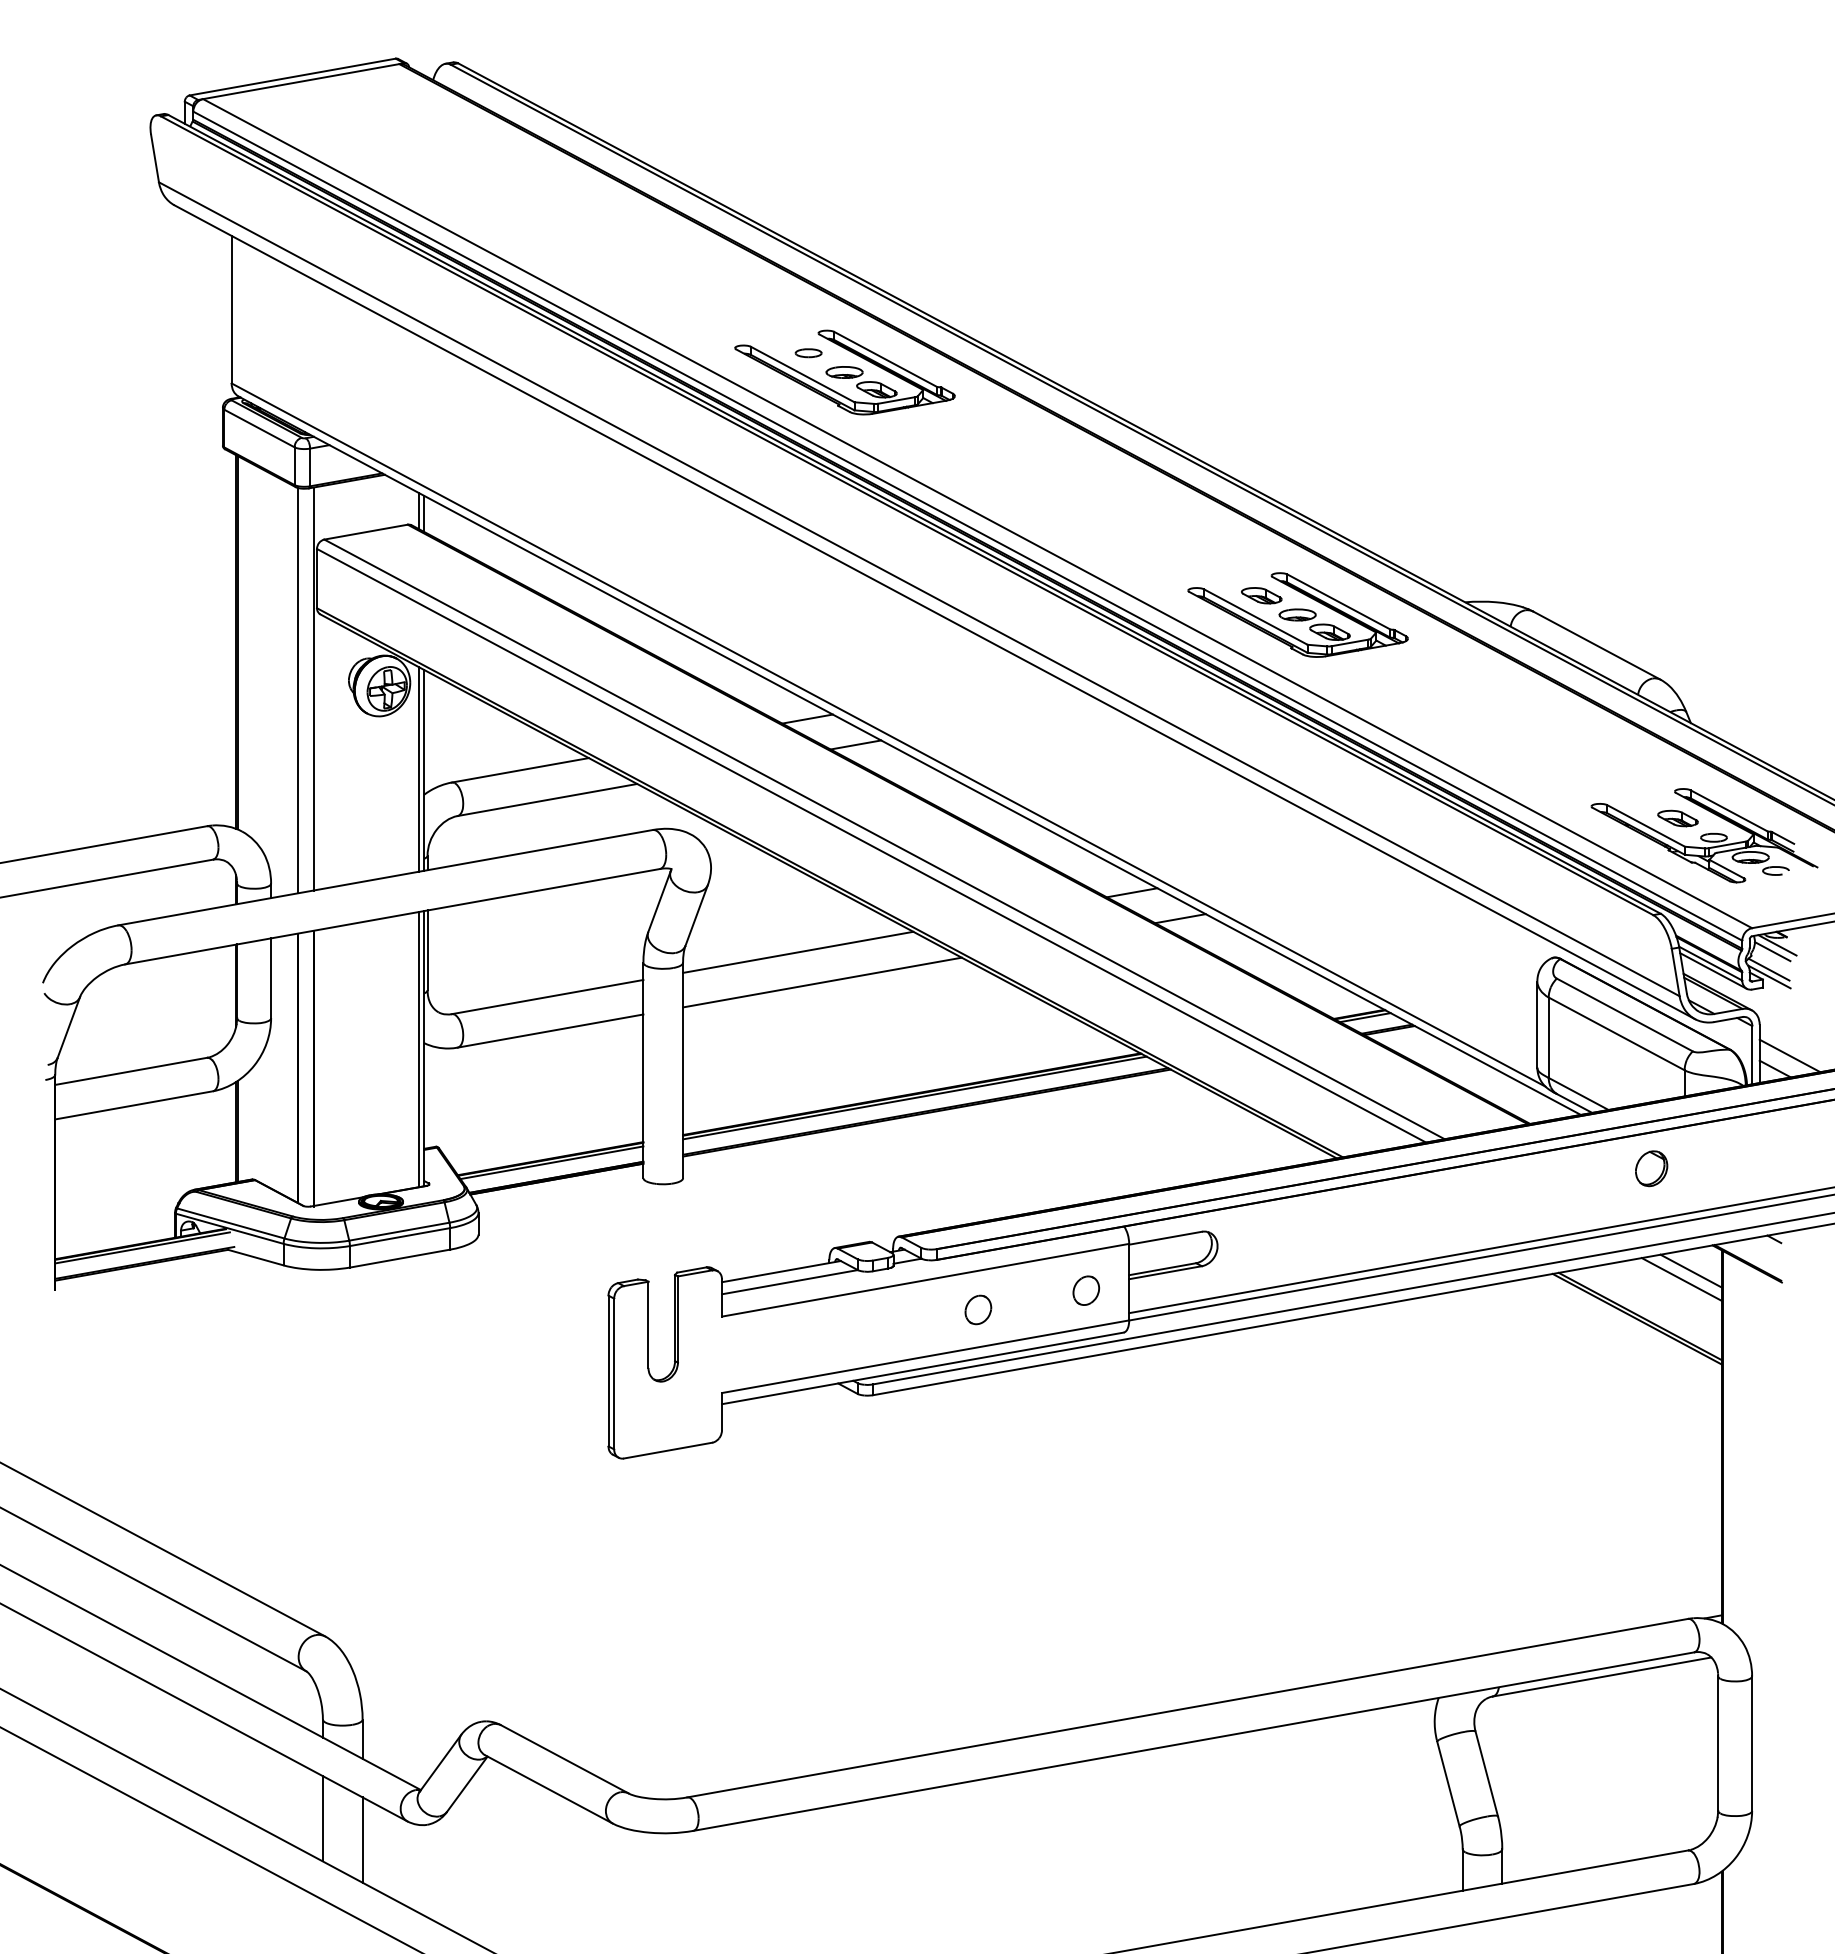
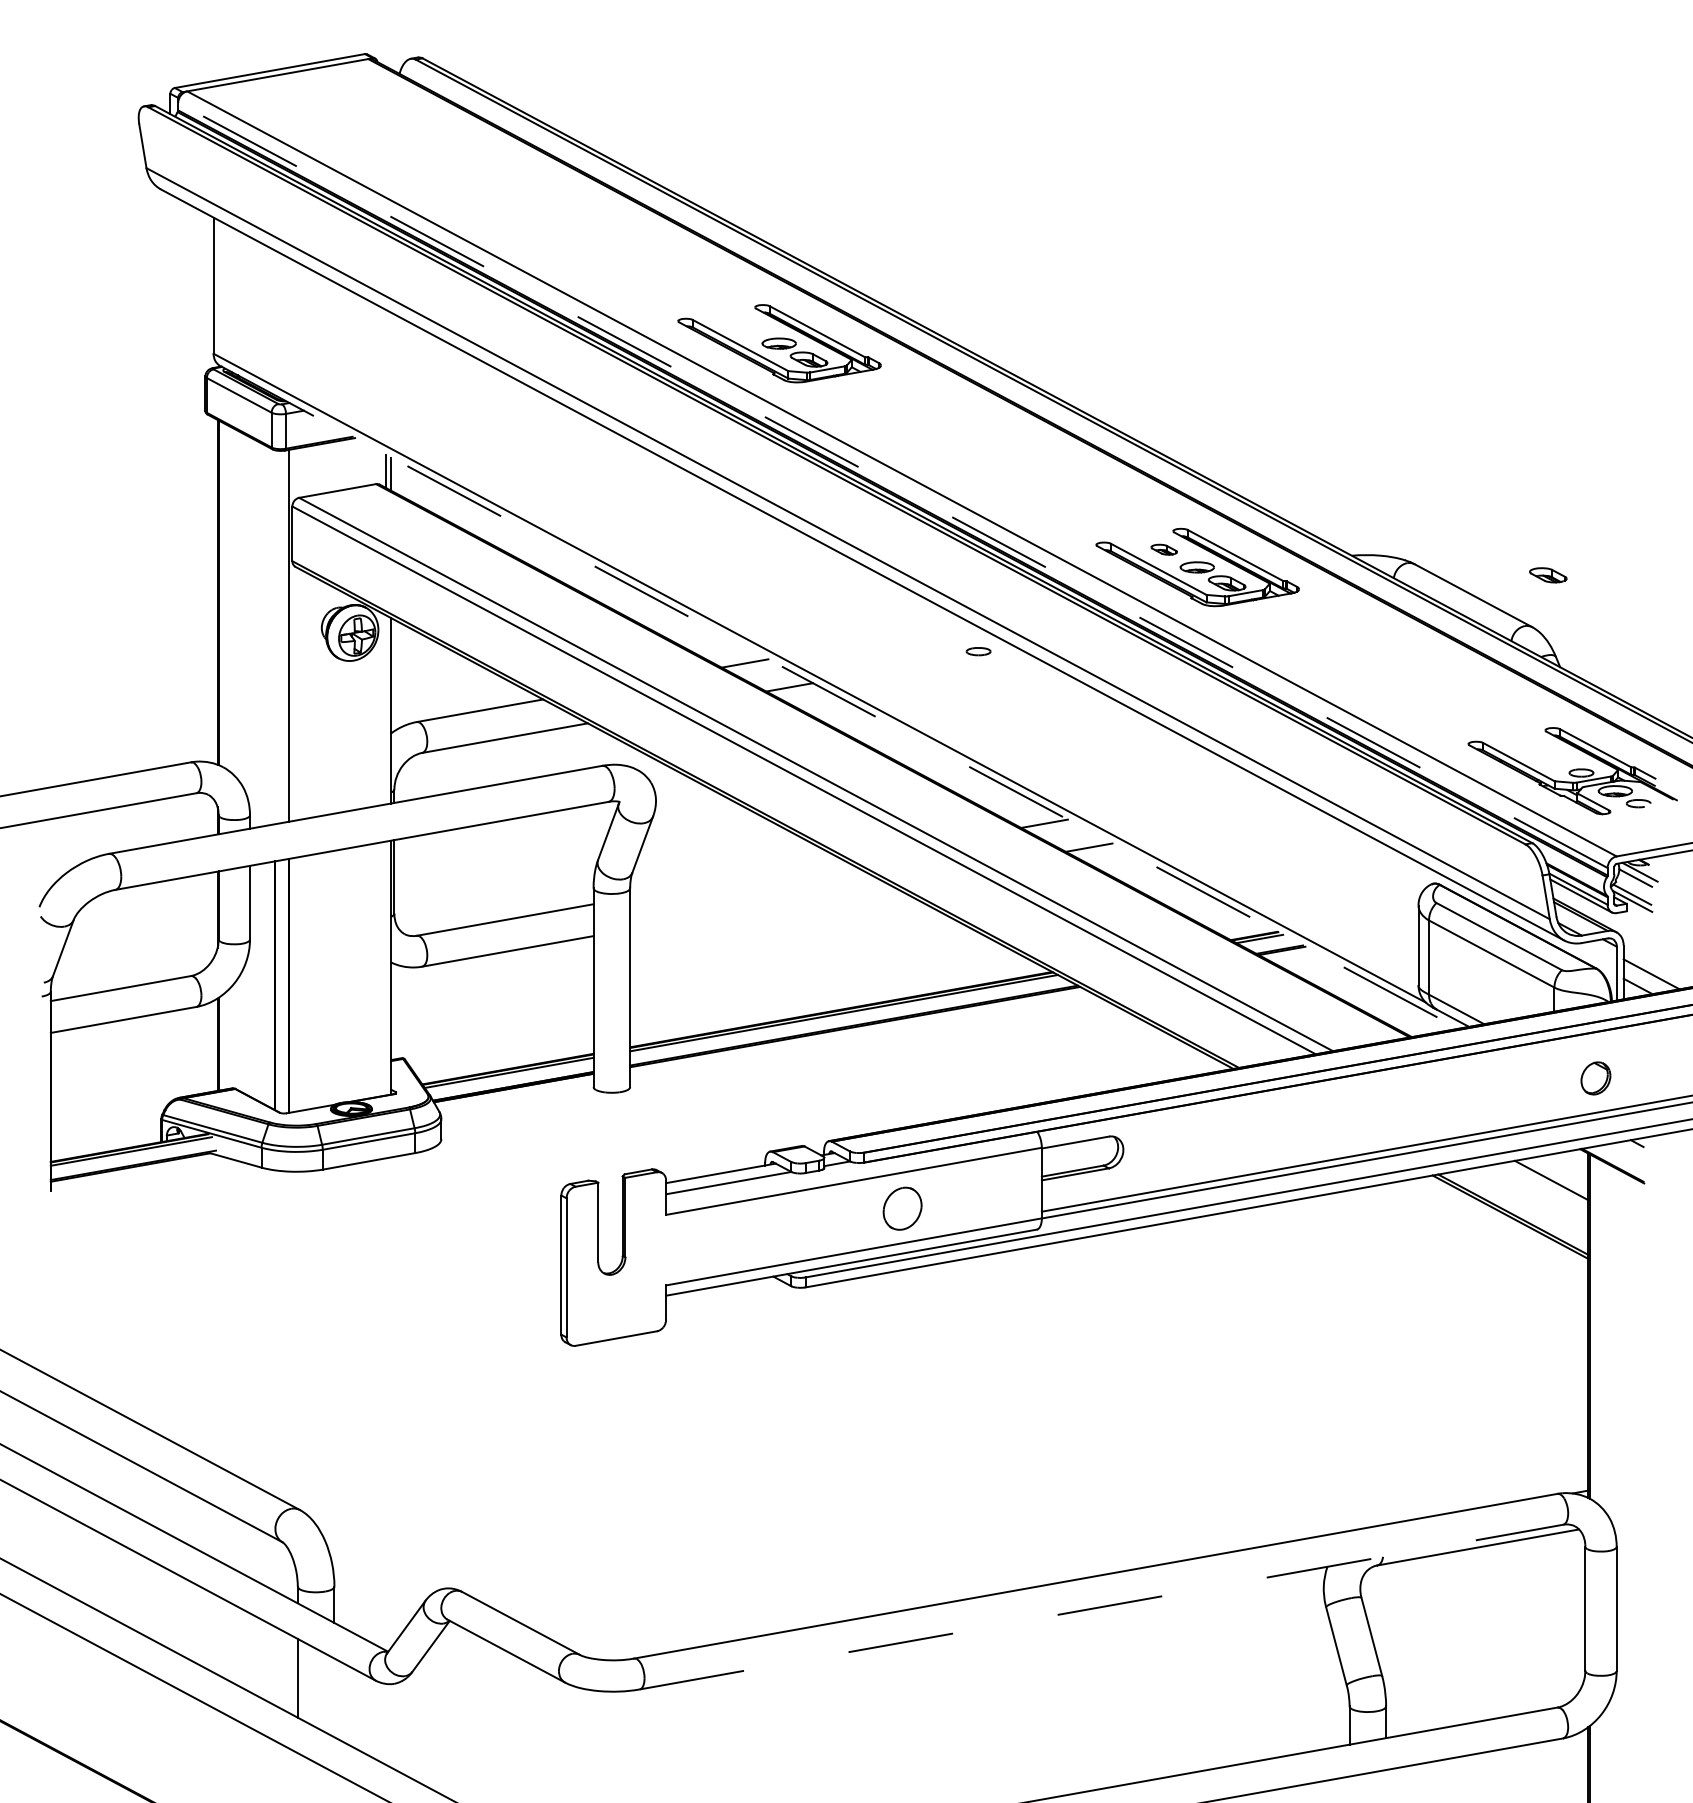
part: (808, 353) -> (978, 651), moved
line: (967, 525) -> (892, 484), solid -> dashed
part: (1261, 595) -> (1163, 549), size x0.7
line: (298, 690) -> (275, 637), removed
line: (910, 756) -> (840, 698), solid -> dashed
line: (418, 768) -> (386, 709), removed
part: (1677, 818) -> (1547, 575), moved
line: (798, 951) -> (736, 877), removed
line: (822, 982) -> (758, 906), removed
line: (418, 1049) -> (386, 968), removed
part: (1651, 1168) -> (1595, 1078), moved
line: (1690, 1270) -> (1559, 1172), removed
part: (1086, 1290) -> (1002, 1190), removed
part: (978, 1309) -> (902, 1208), size x1.6
line: (1194, 1741) -> (1102, 1606), solid -> dashed
line: (362, 1839) -> (334, 1697), removed

